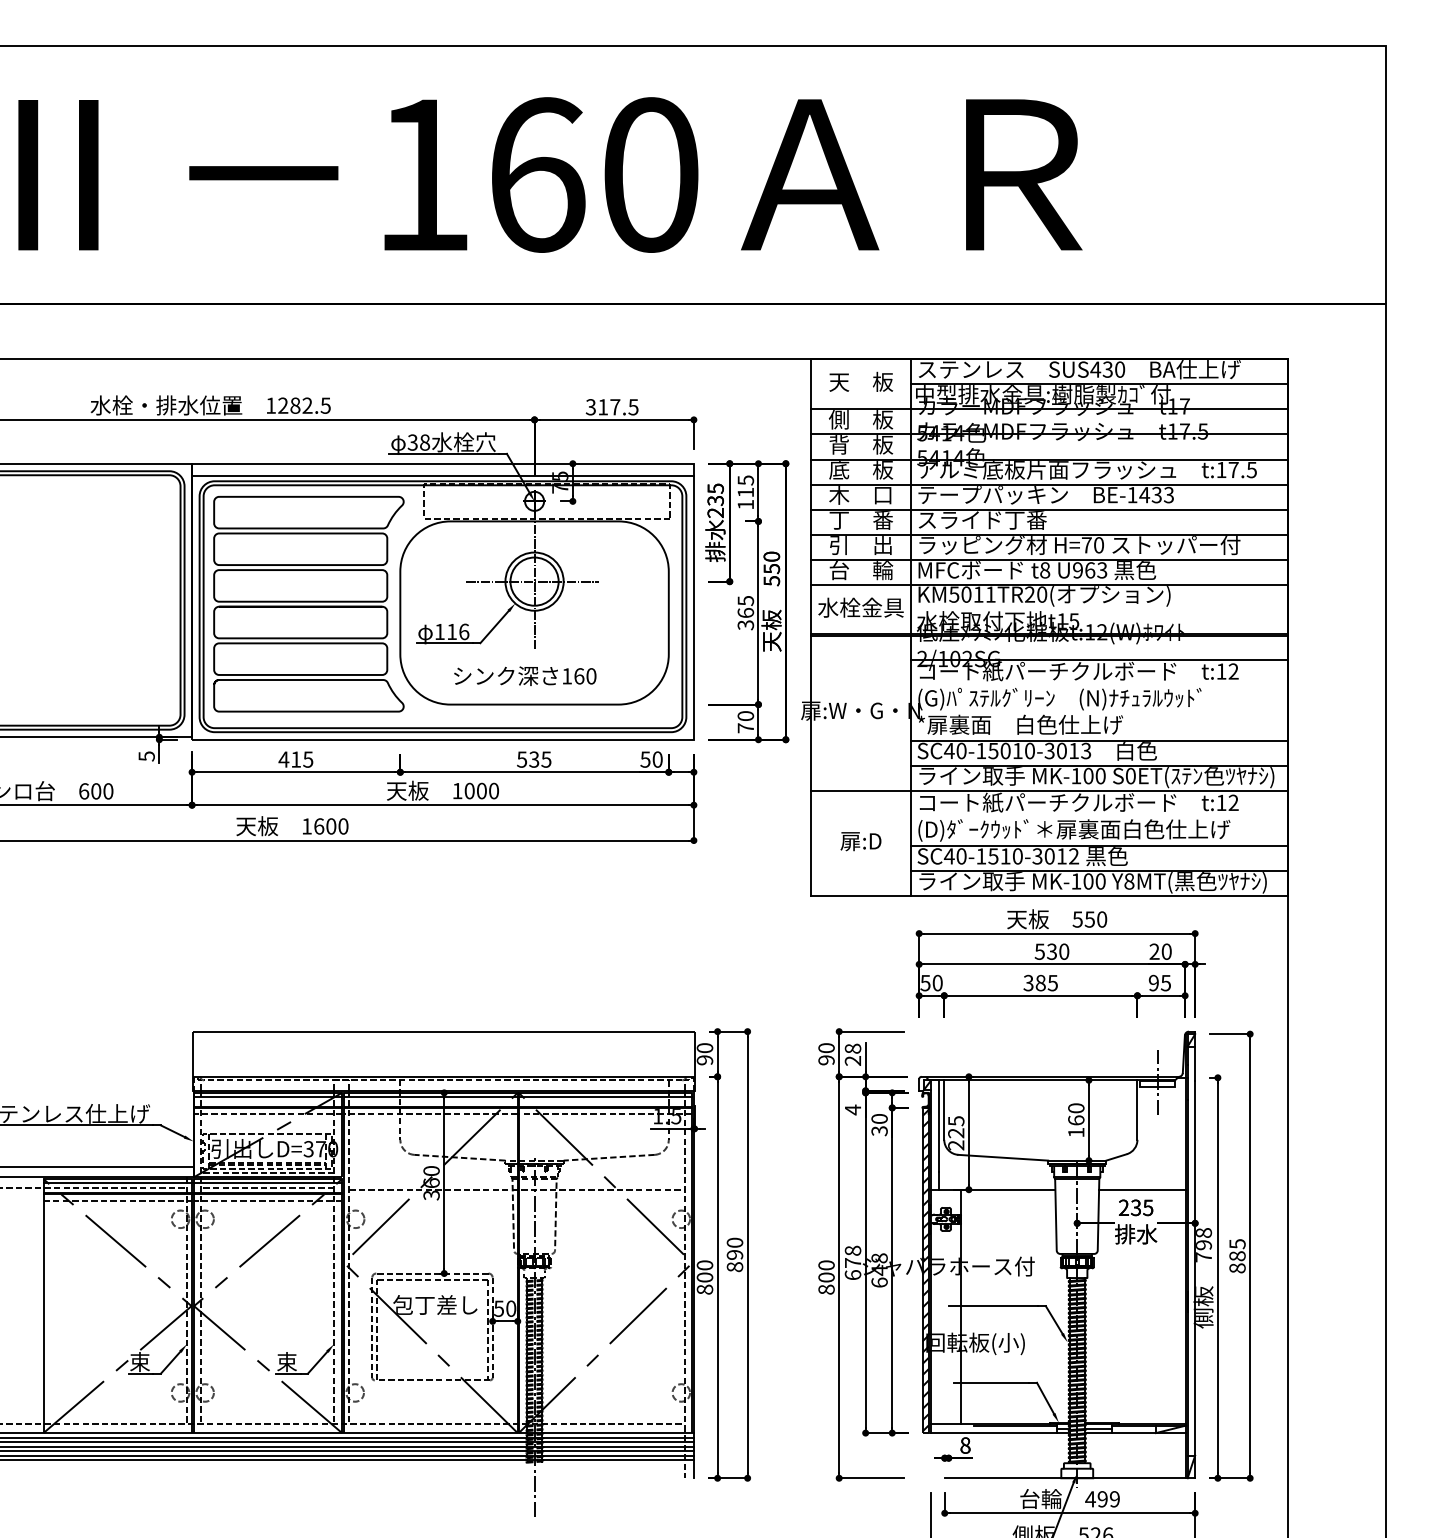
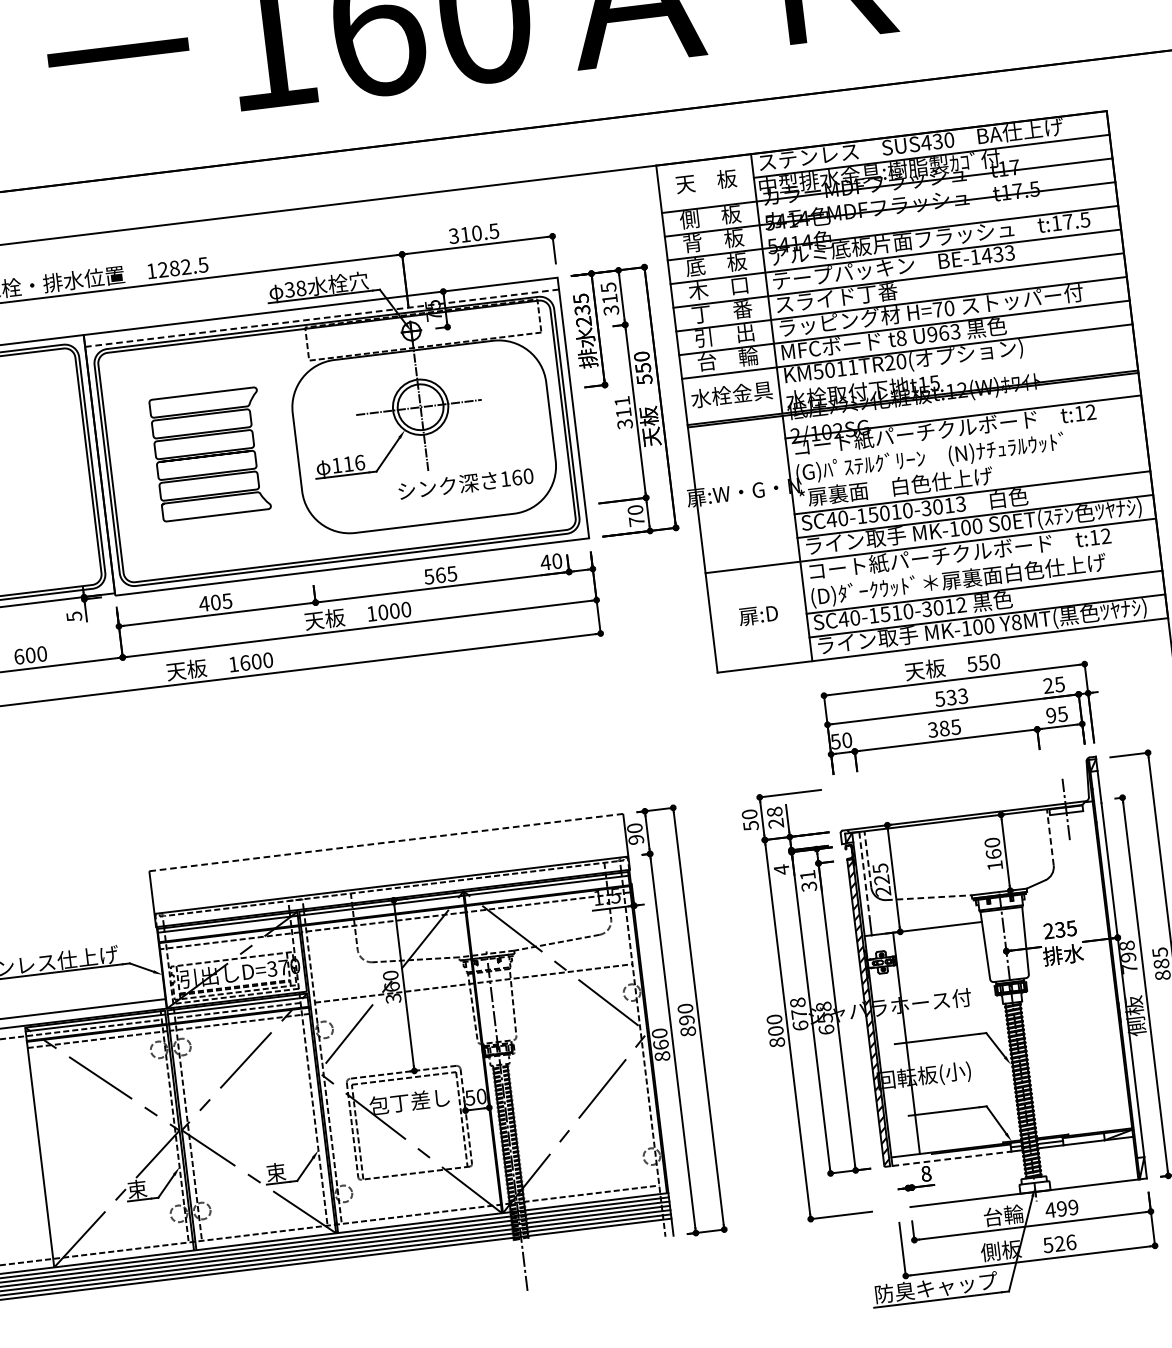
text: (615, 407) -> (477, 233), 317.5 -> 310.5
line: (442, 476) -> (321, 318), solid -> dashed
text: (745, 504) -> (611, 310), 115 -> 315
part: (308, 604) -> (209, 454), size x0.6
text: (745, 606) -> (622, 406), 365 -> 311
text: (525, 675) -> (466, 483), moved
text: (296, 759) -> (216, 602), 415 -> 405
text: (534, 759) -> (440, 575), 535 -> 565
text: (645, 759) -> (545, 562), 50 -> 40
text: (1064, 951) -> (963, 695), 530 -> 533
text: (1166, 951) -> (1059, 684), 20 -> 25
line: (443, 1031) -> (386, 842), solid -> dashed
text: (826, 1060) -> (751, 826), 90 -> 50
line: (944, 1110) -> (868, 859), solid -> dashed
line: (1137, 1110) -> (1050, 837), solid -> dashed
text: (879, 1118) -> (807, 874), 30 -> 31
line: (938, 1126) -> (864, 875), solid -> dashed
line: (1003, 1157) -> (929, 897), solid -> dashed
line: (1142, 1189) -> (1064, 911), removed
text: (879, 1270) -> (825, 1018), 648 -> 658
text: (704, 1277) -> (660, 1044), 800 -> 860
line: (994, 1433) -> (952, 1159), solid -> dashed

